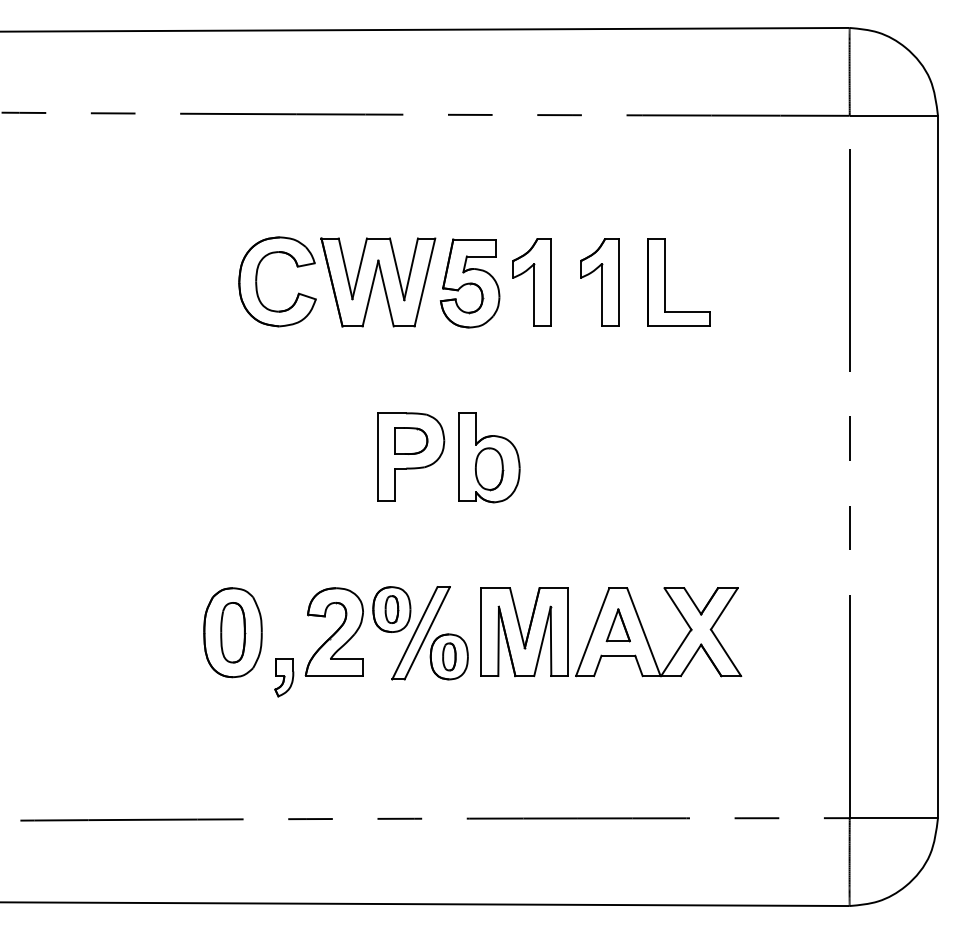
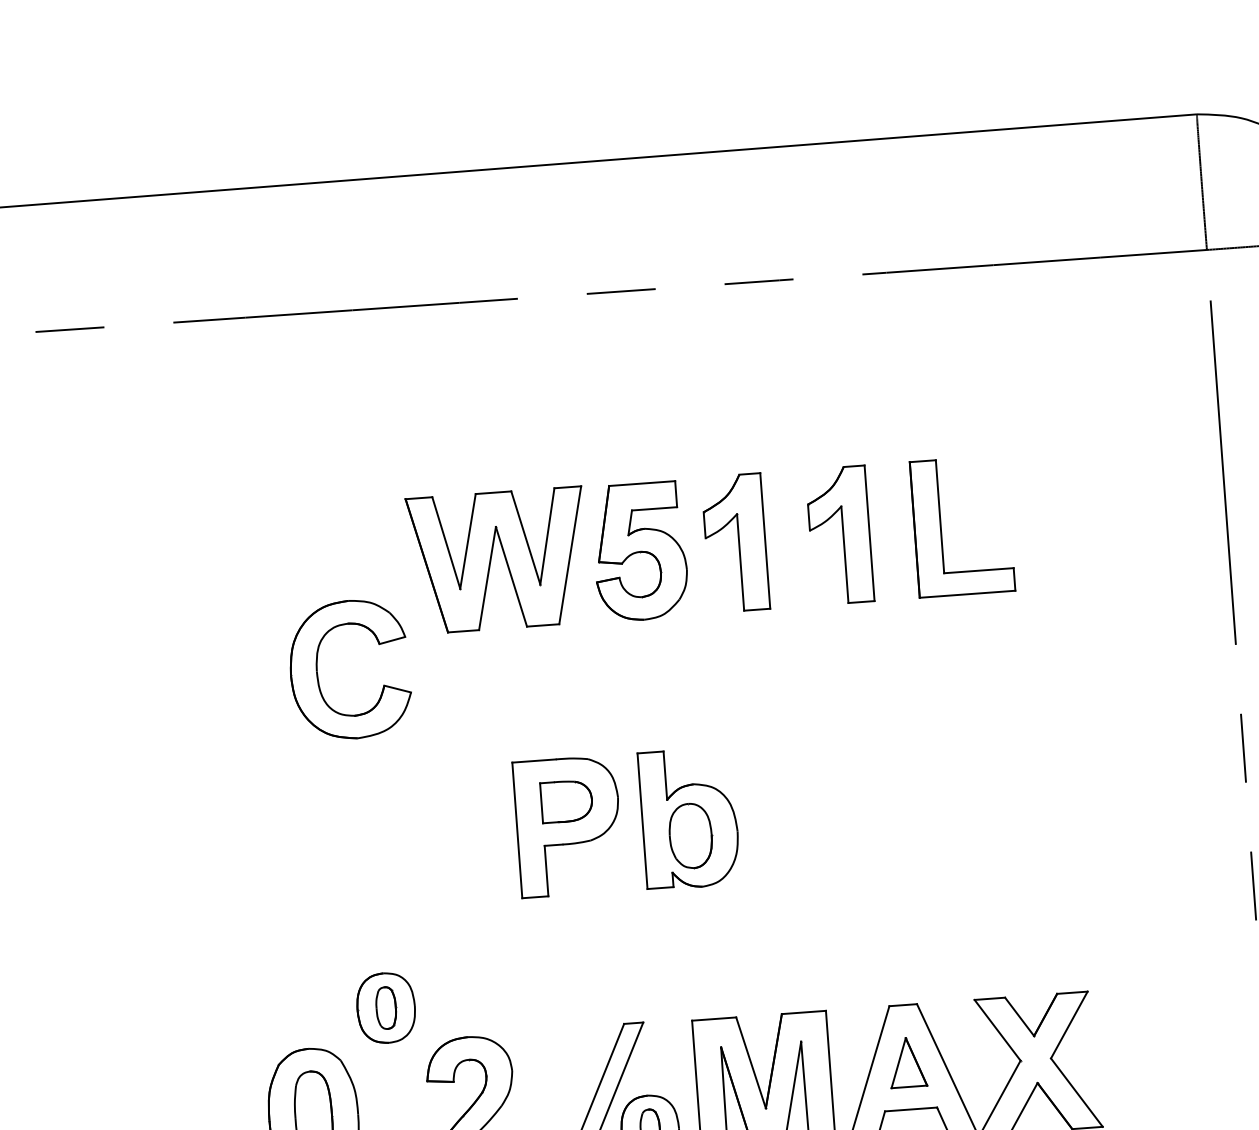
part: (257, 281) -> (318, 671), moved
part: (391, 609) -> (385, 1007), moved

